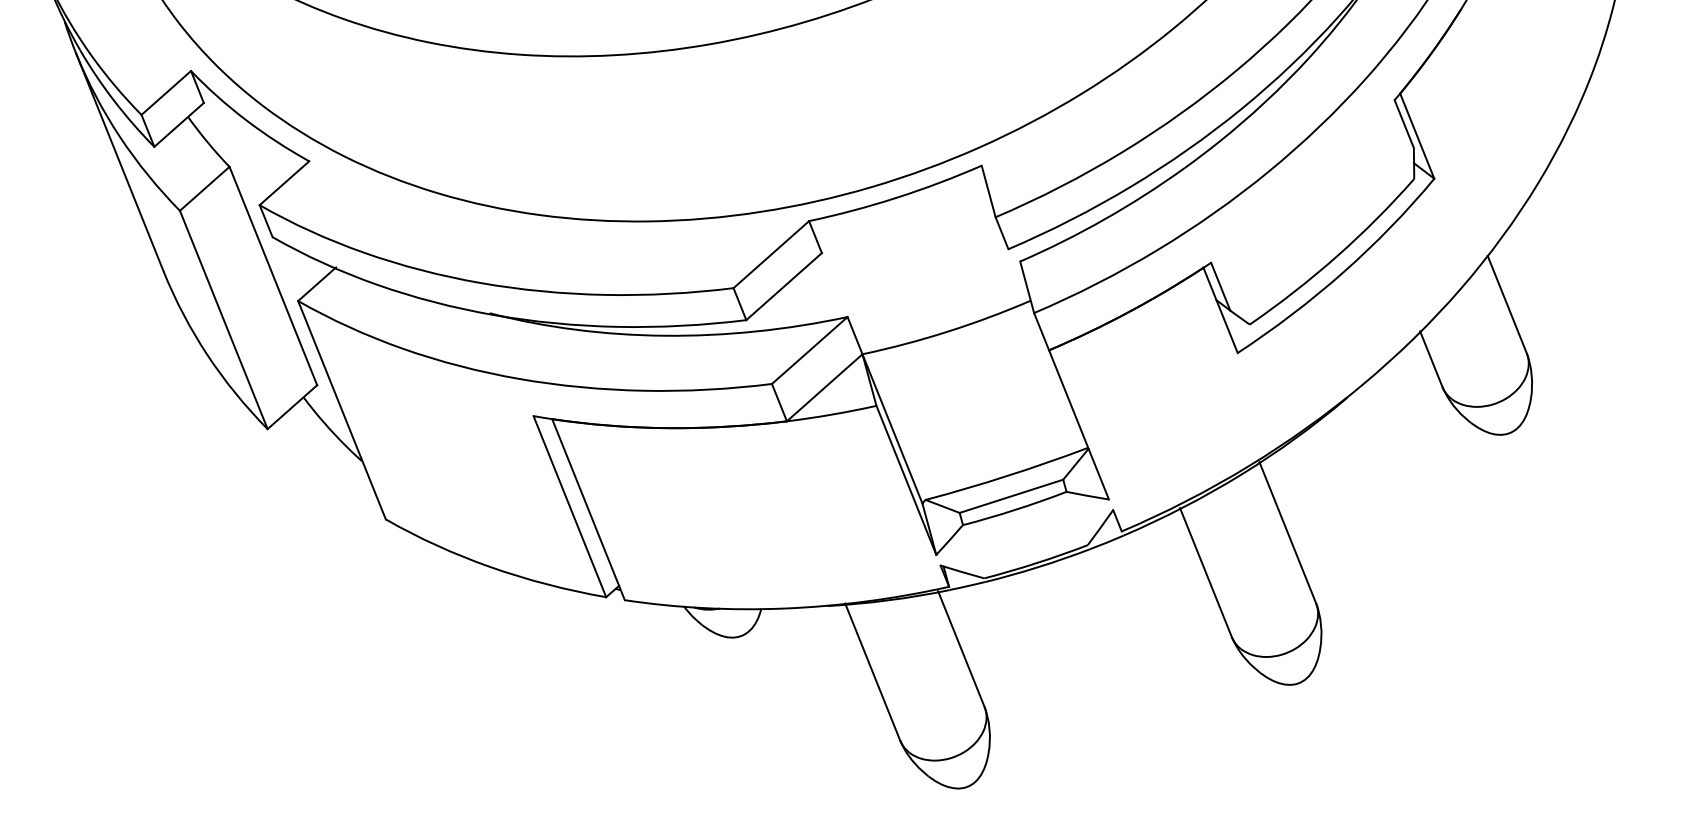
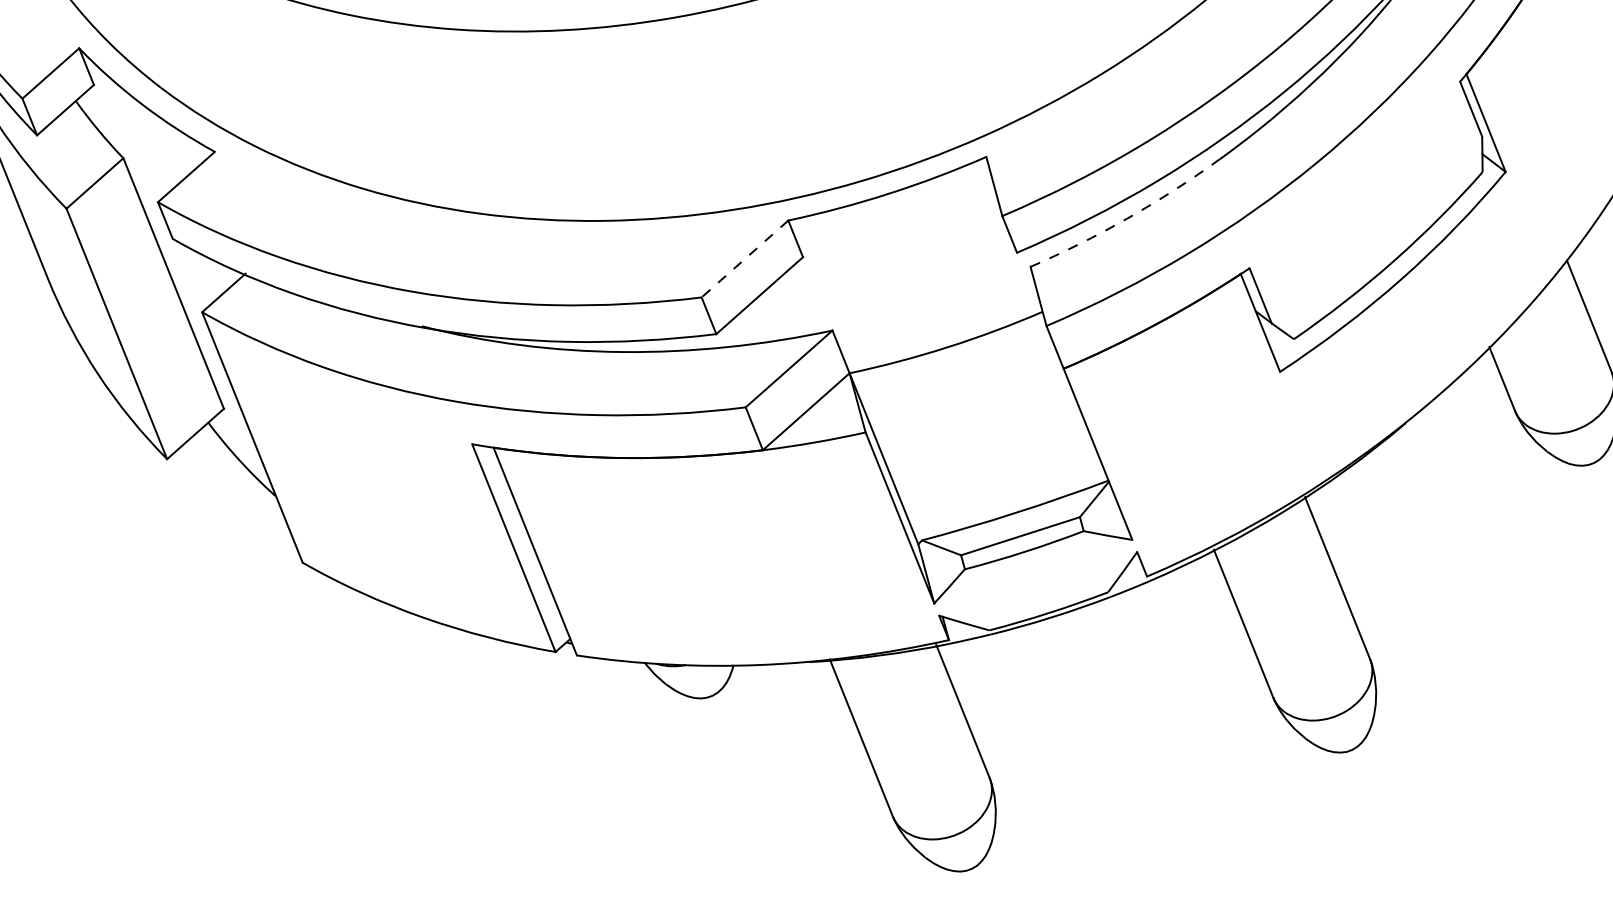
arc: (1104, 219) -> (1127, 218), solid -> dashed
line: (770, 254) -> (744, 258), solid -> dashed

